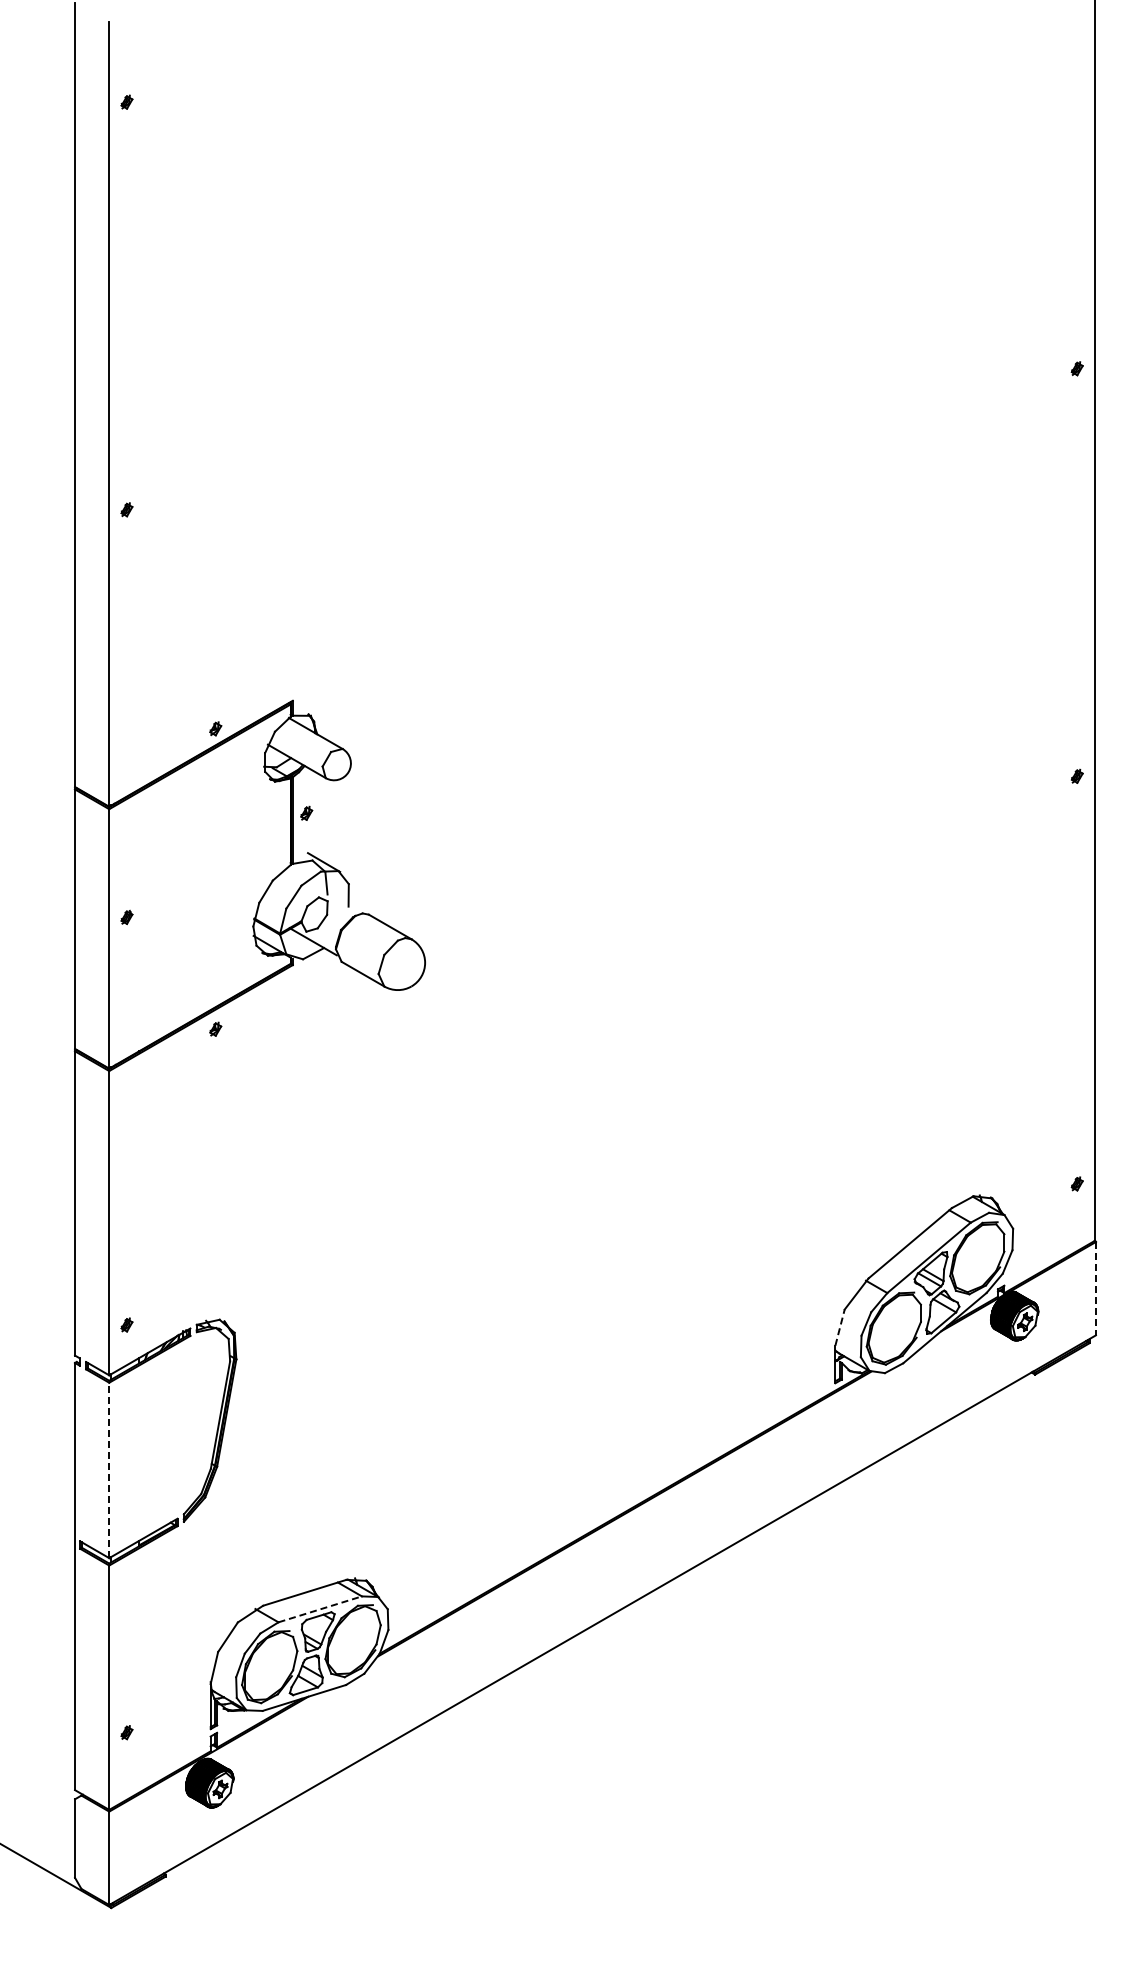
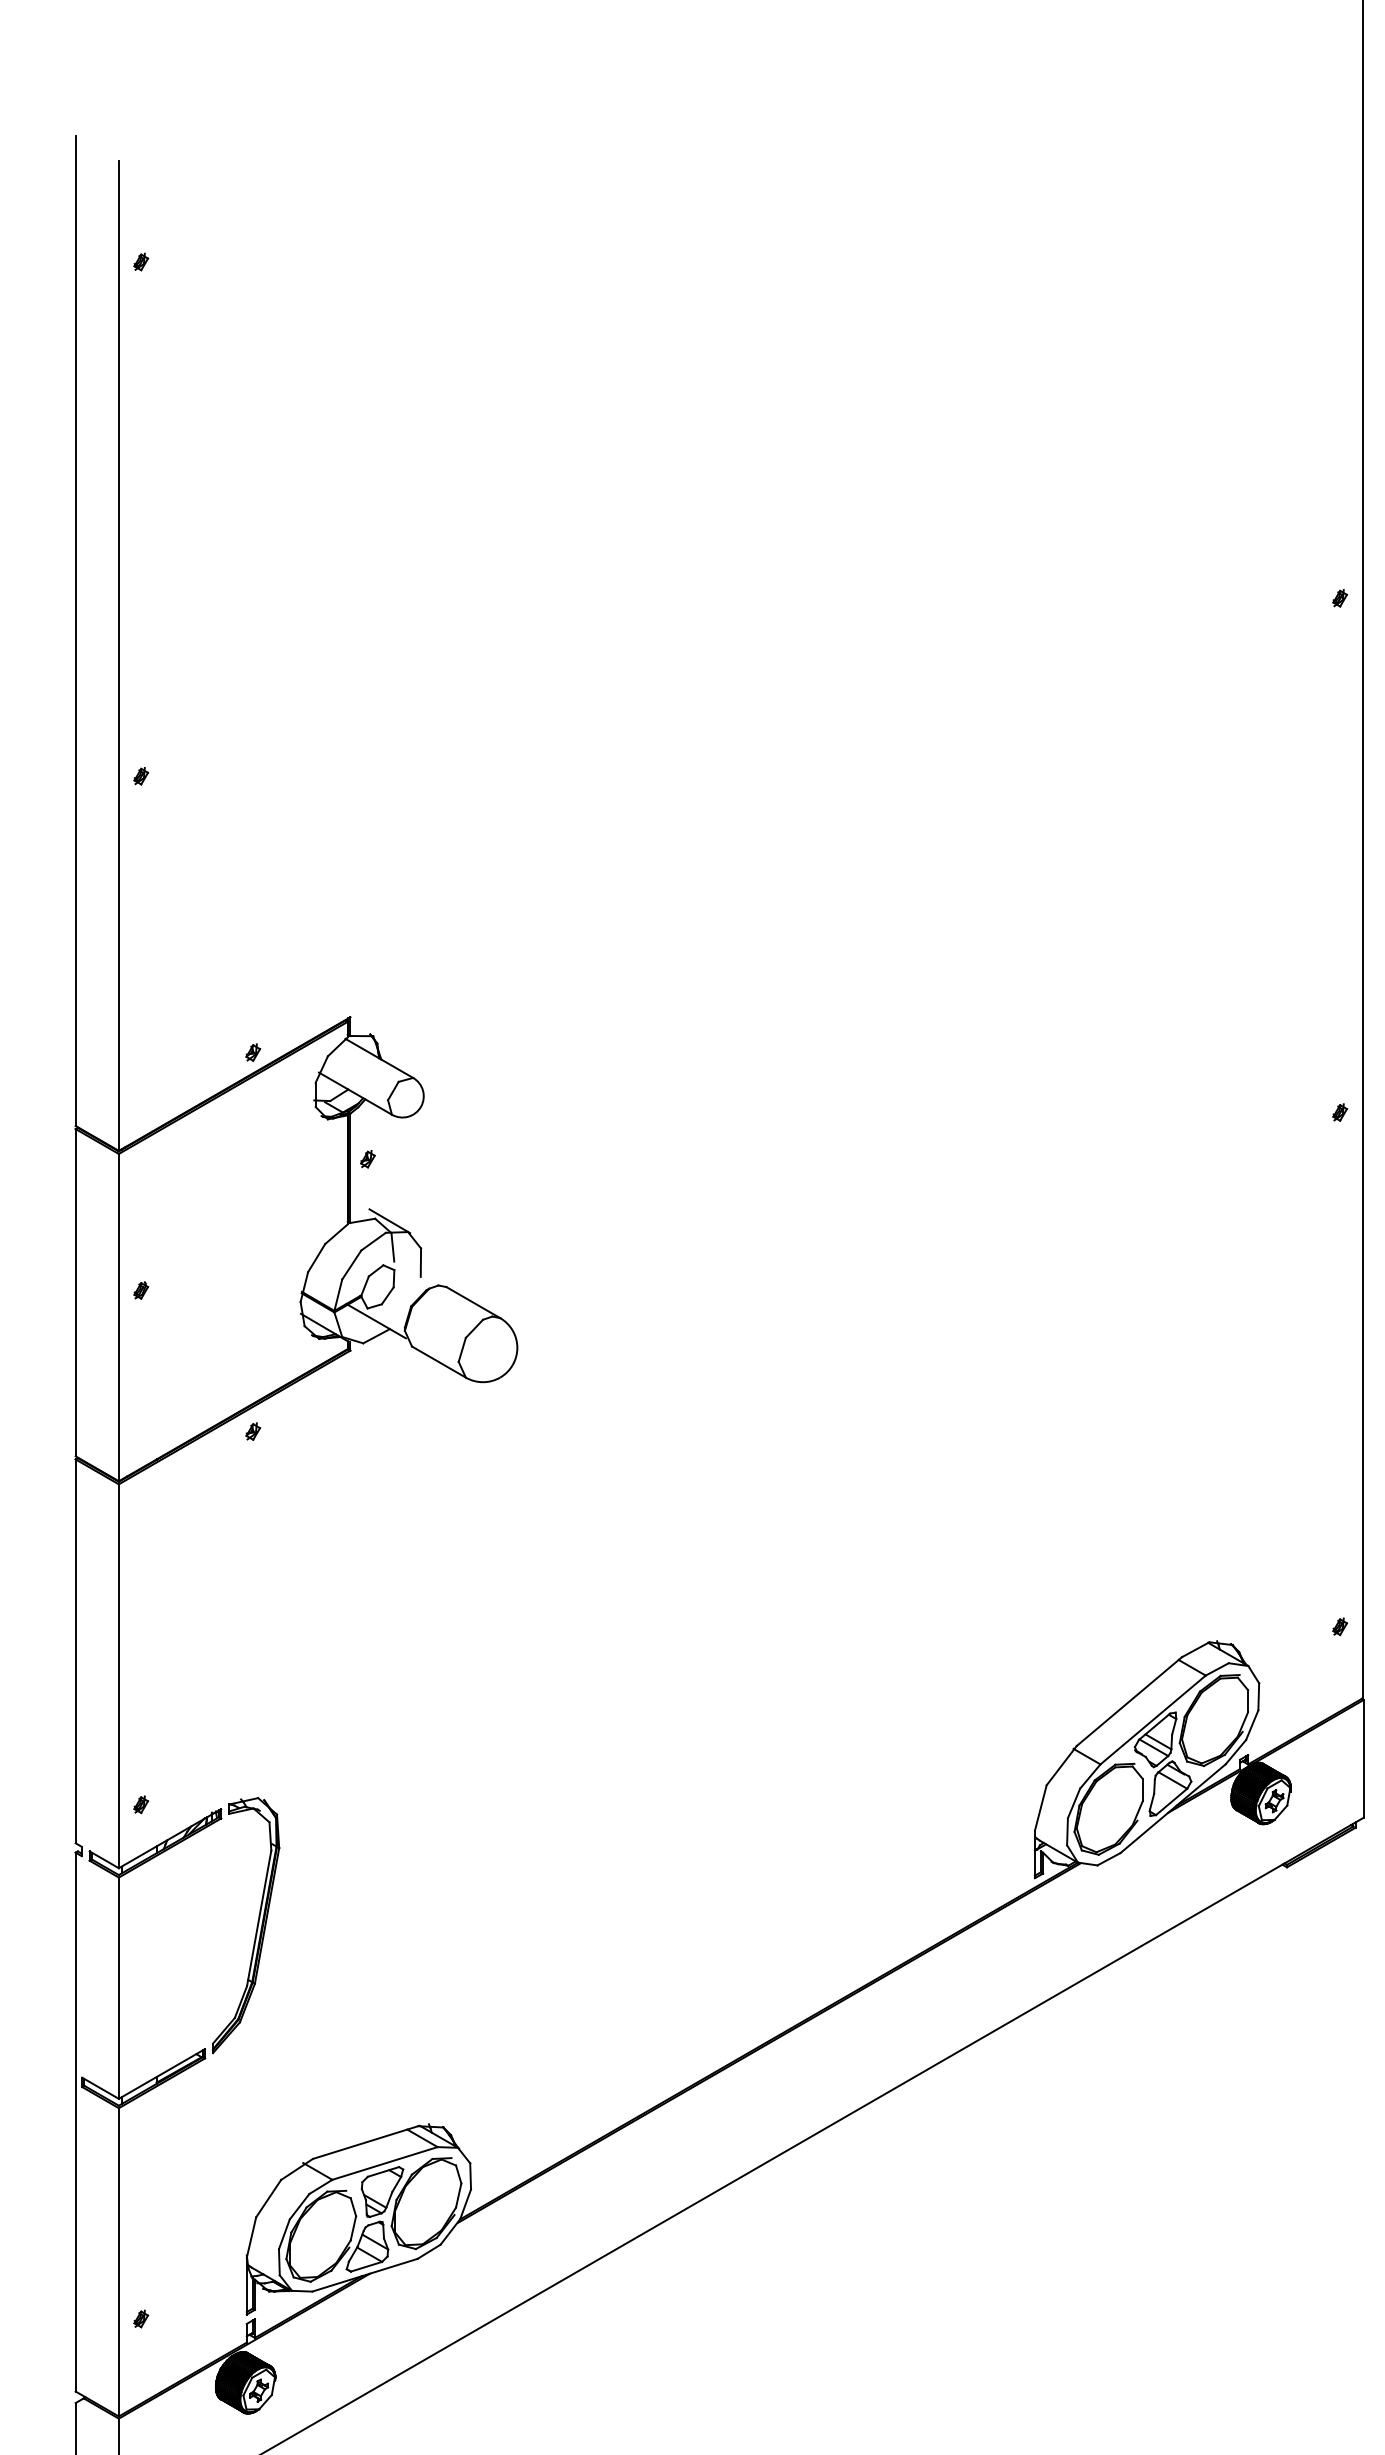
line: (1095, 1288) -> (1363, 1758), dashed -> solid
line: (840, 1327) -> (1041, 1807), dashed -> solid
line: (109, 1470) -> (119, 1988), dashed -> solid
line: (320, 1609) -> (385, 2163), dashed -> solid

